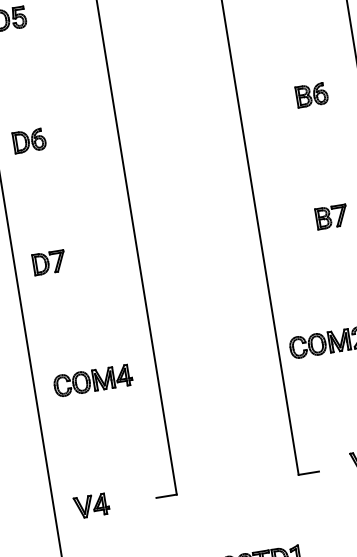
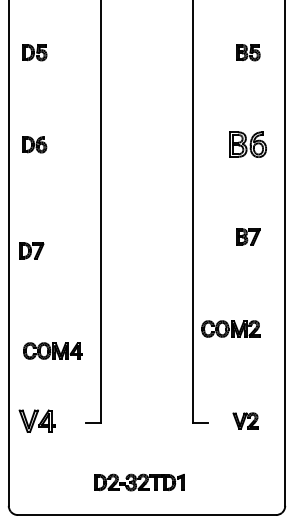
part: (312, 94) -> (248, 144), size x1.6
part: (49, 262) -> (31, 250), moved
part: (92, 380) -> (52, 350), moved
part: (91, 505) -> (36, 420), size x1.4

